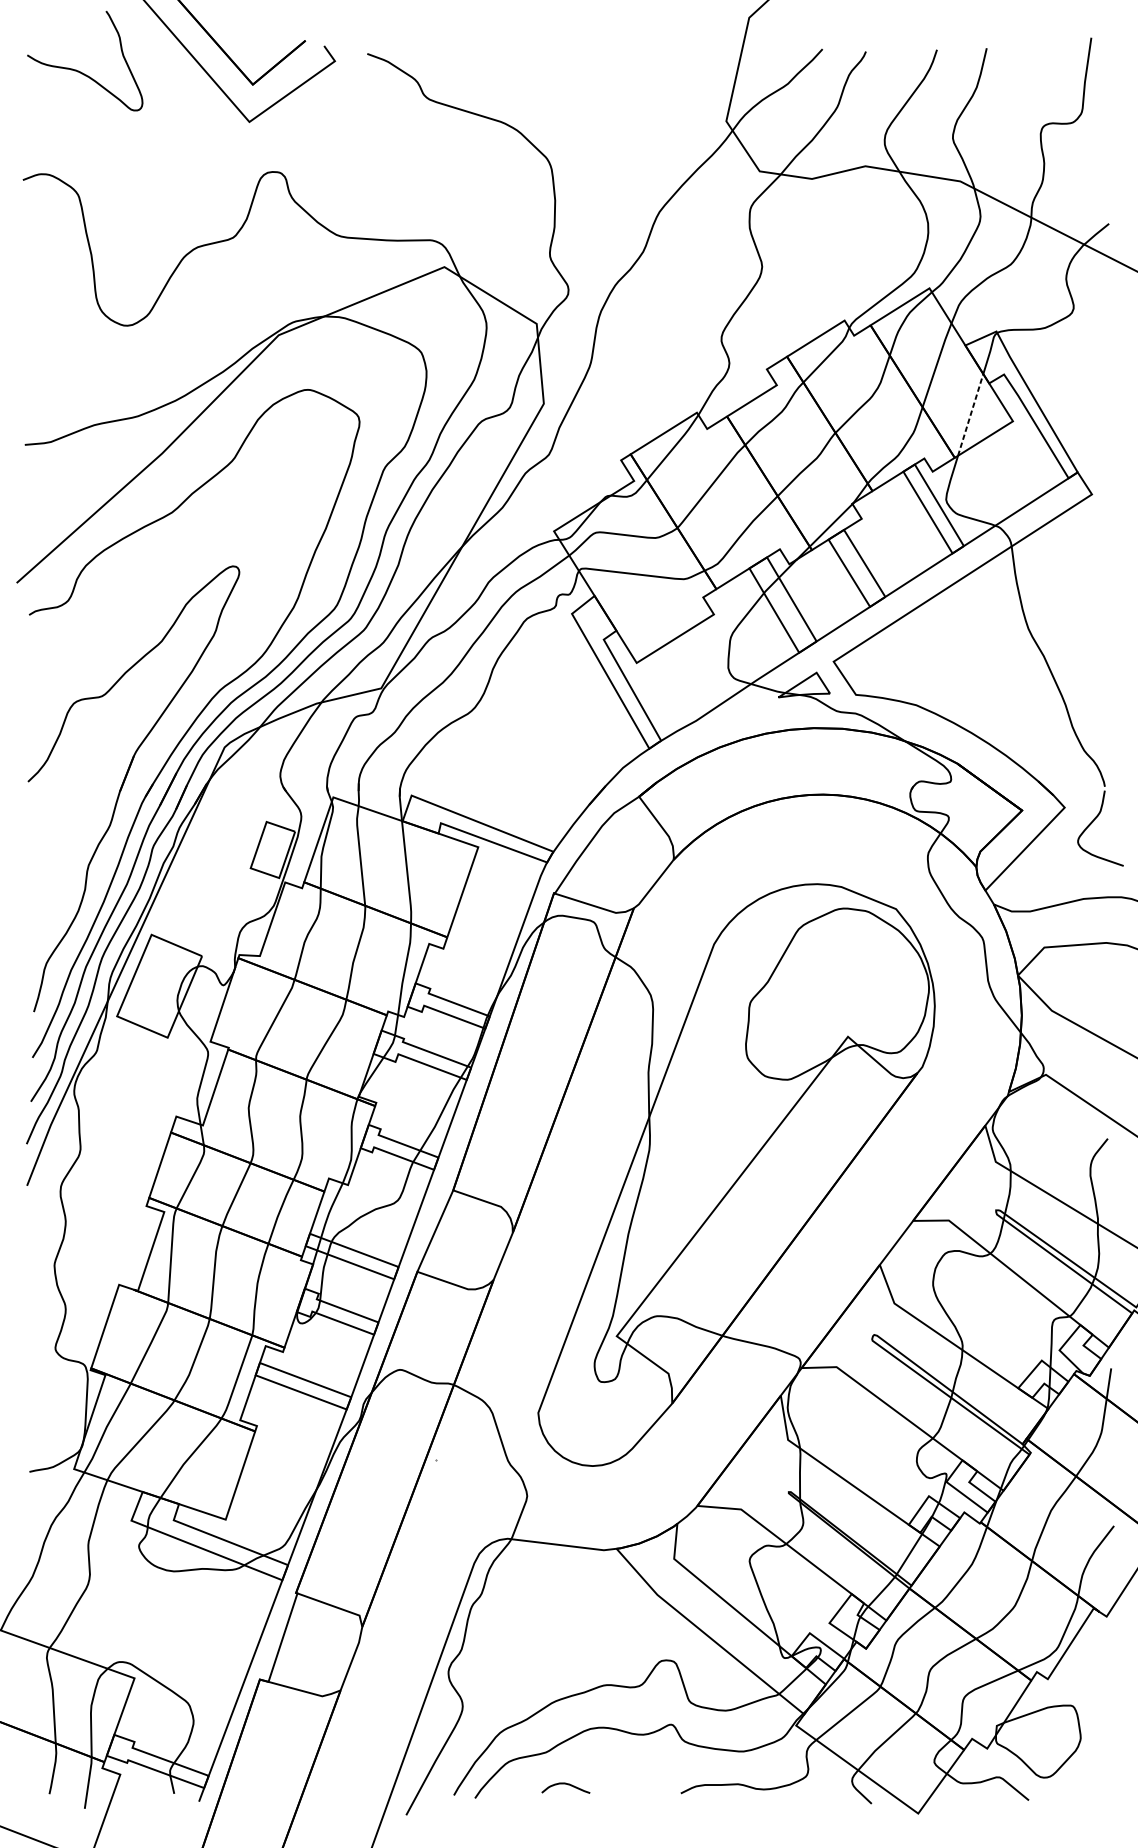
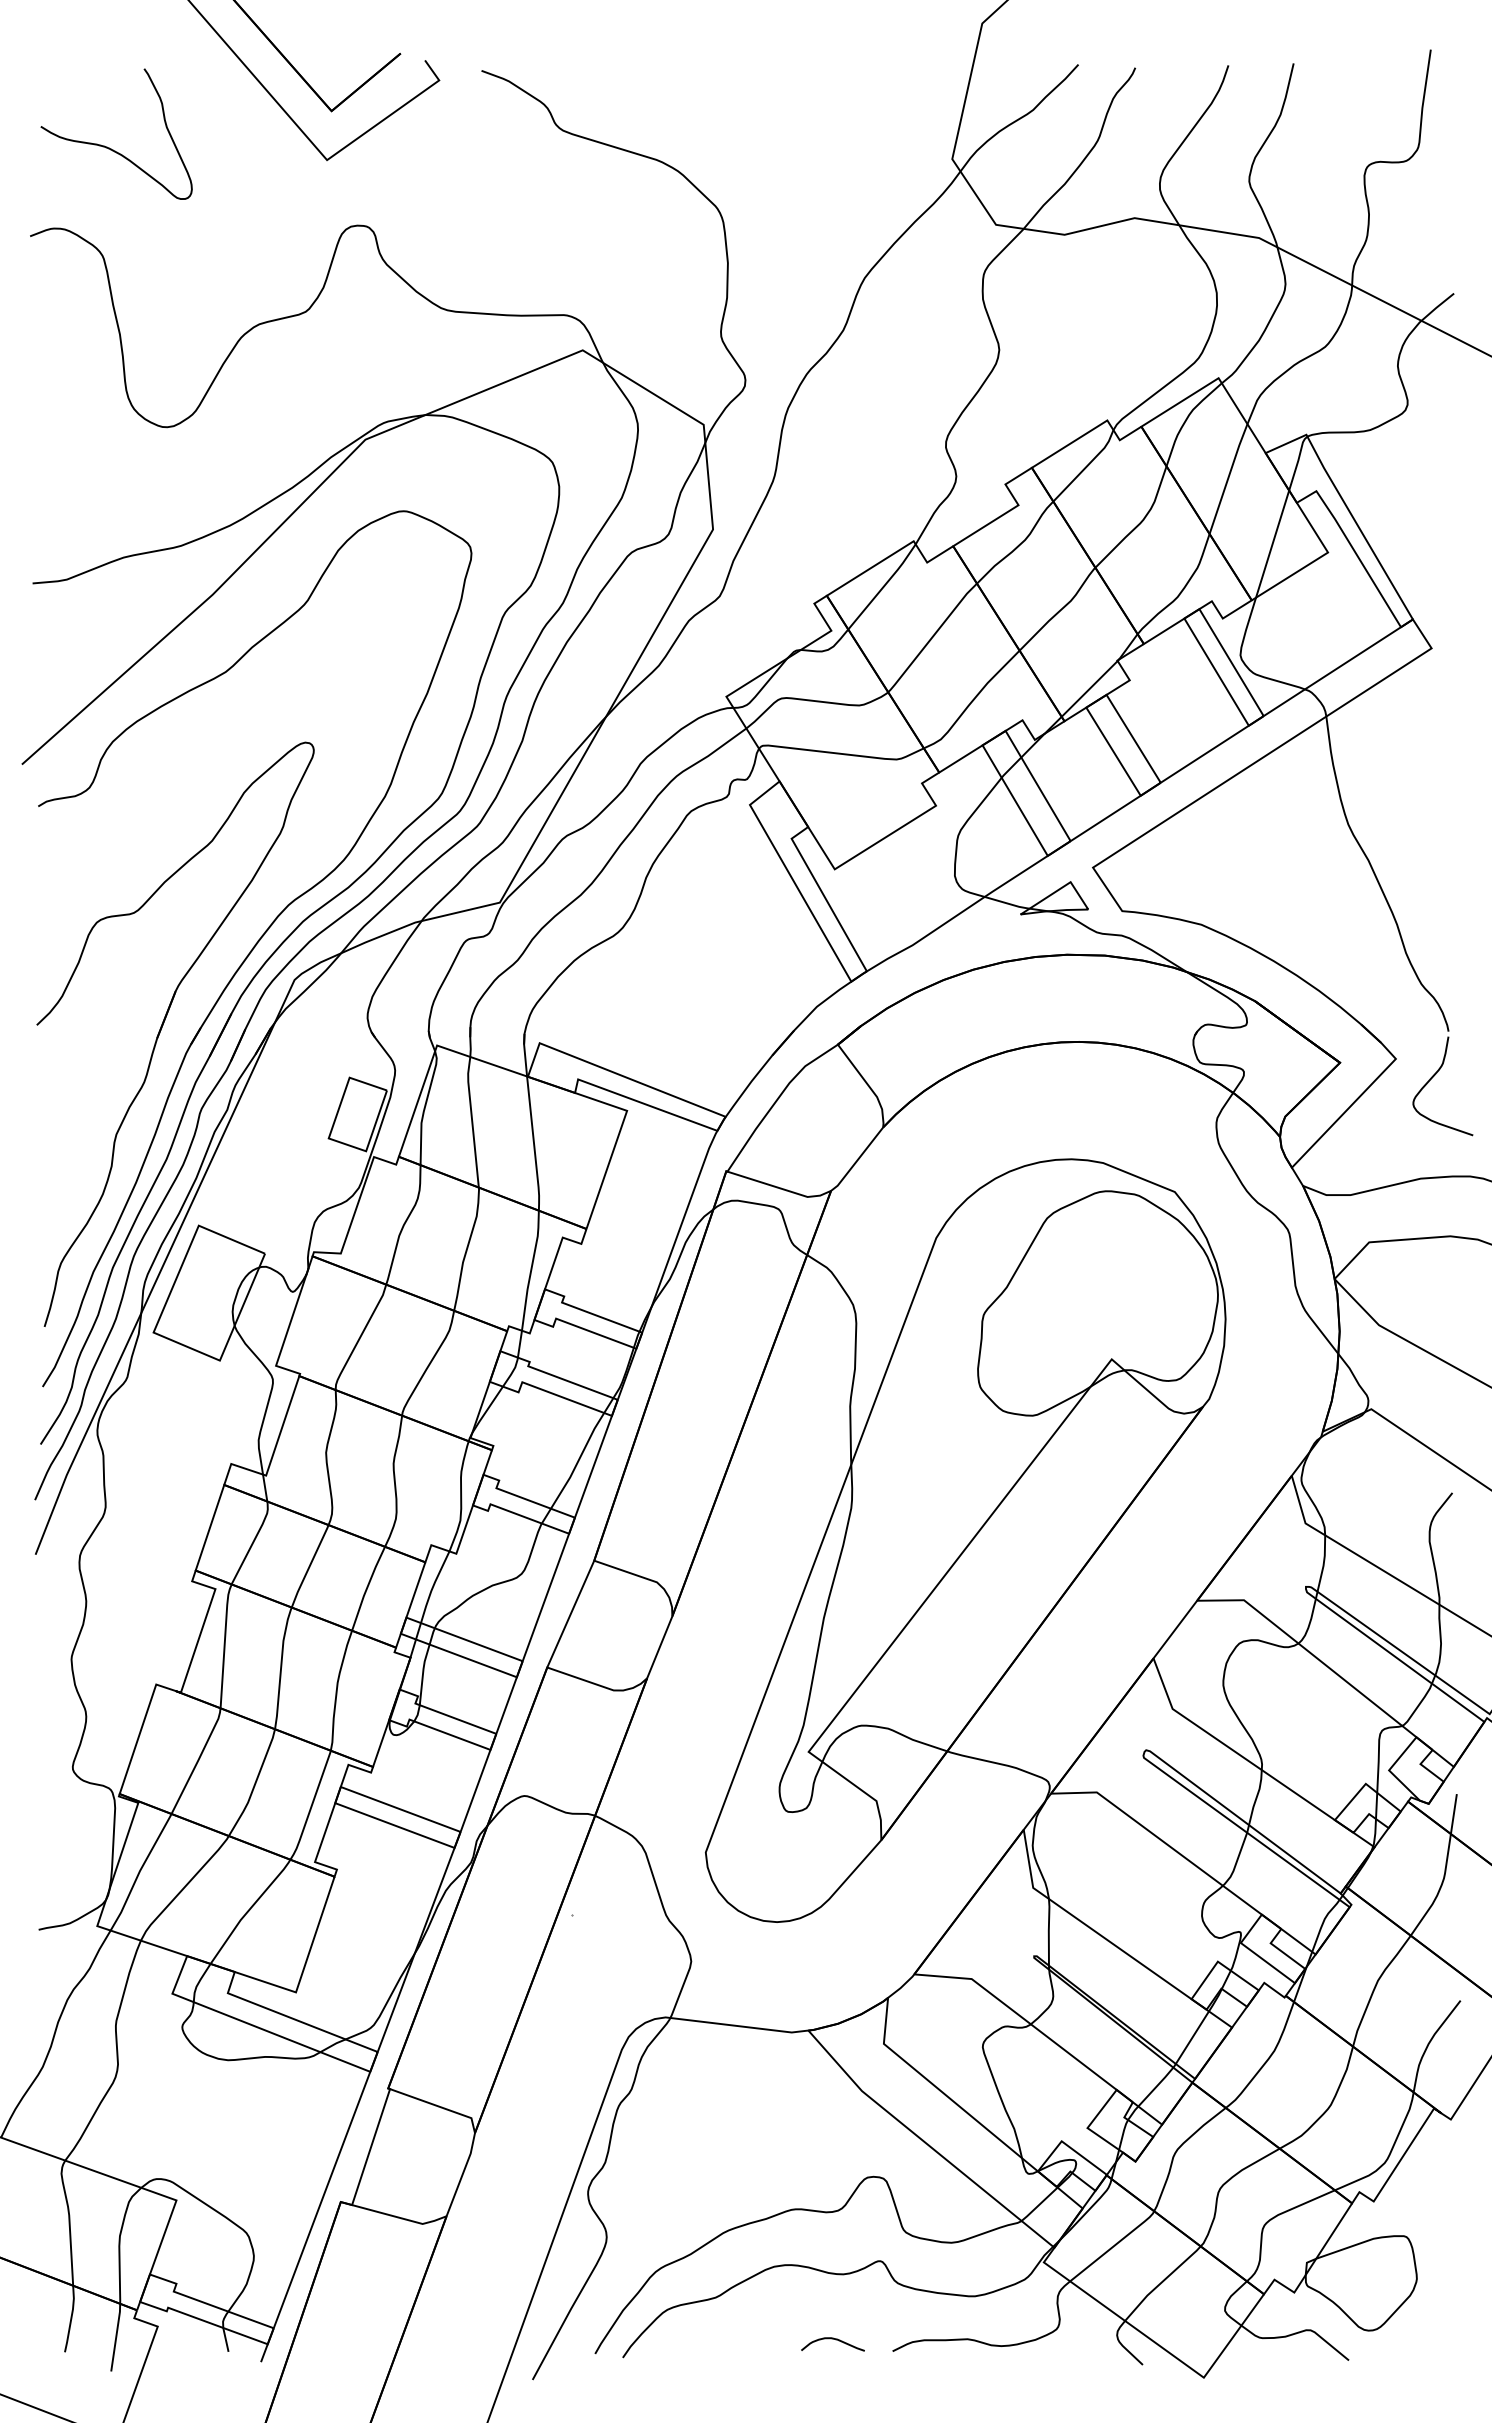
curve: (79, 71) -> (109, 147), moved
line: (970, 414) -> (1272, 543), dashed -> solid
curve: (565, 1784) -> (832, 2339), moved

